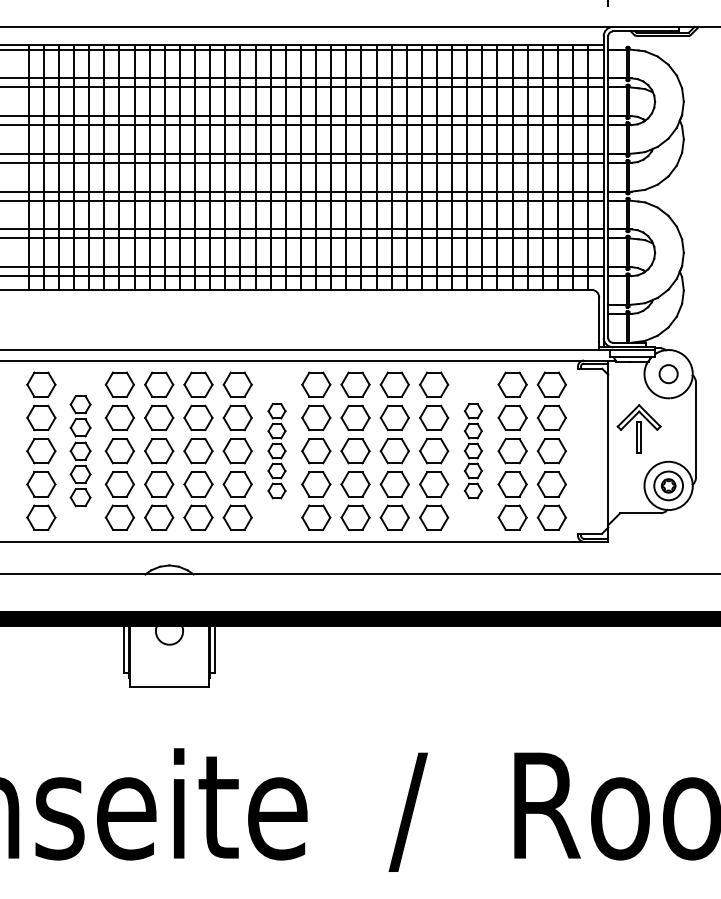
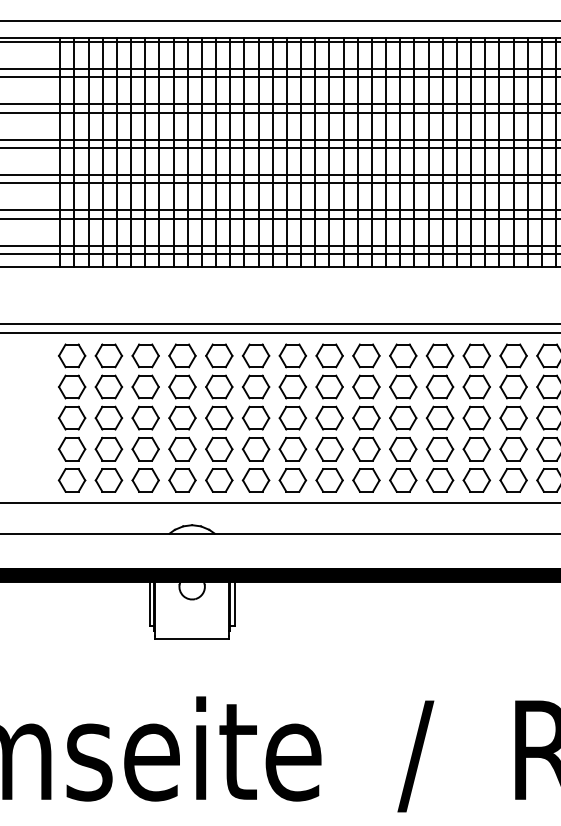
part: (80, 450) -> (108, 417), size x1.43
part: (276, 450) -> (292, 417), size x1.67
part: (473, 450) -> (476, 417), size x1.67

